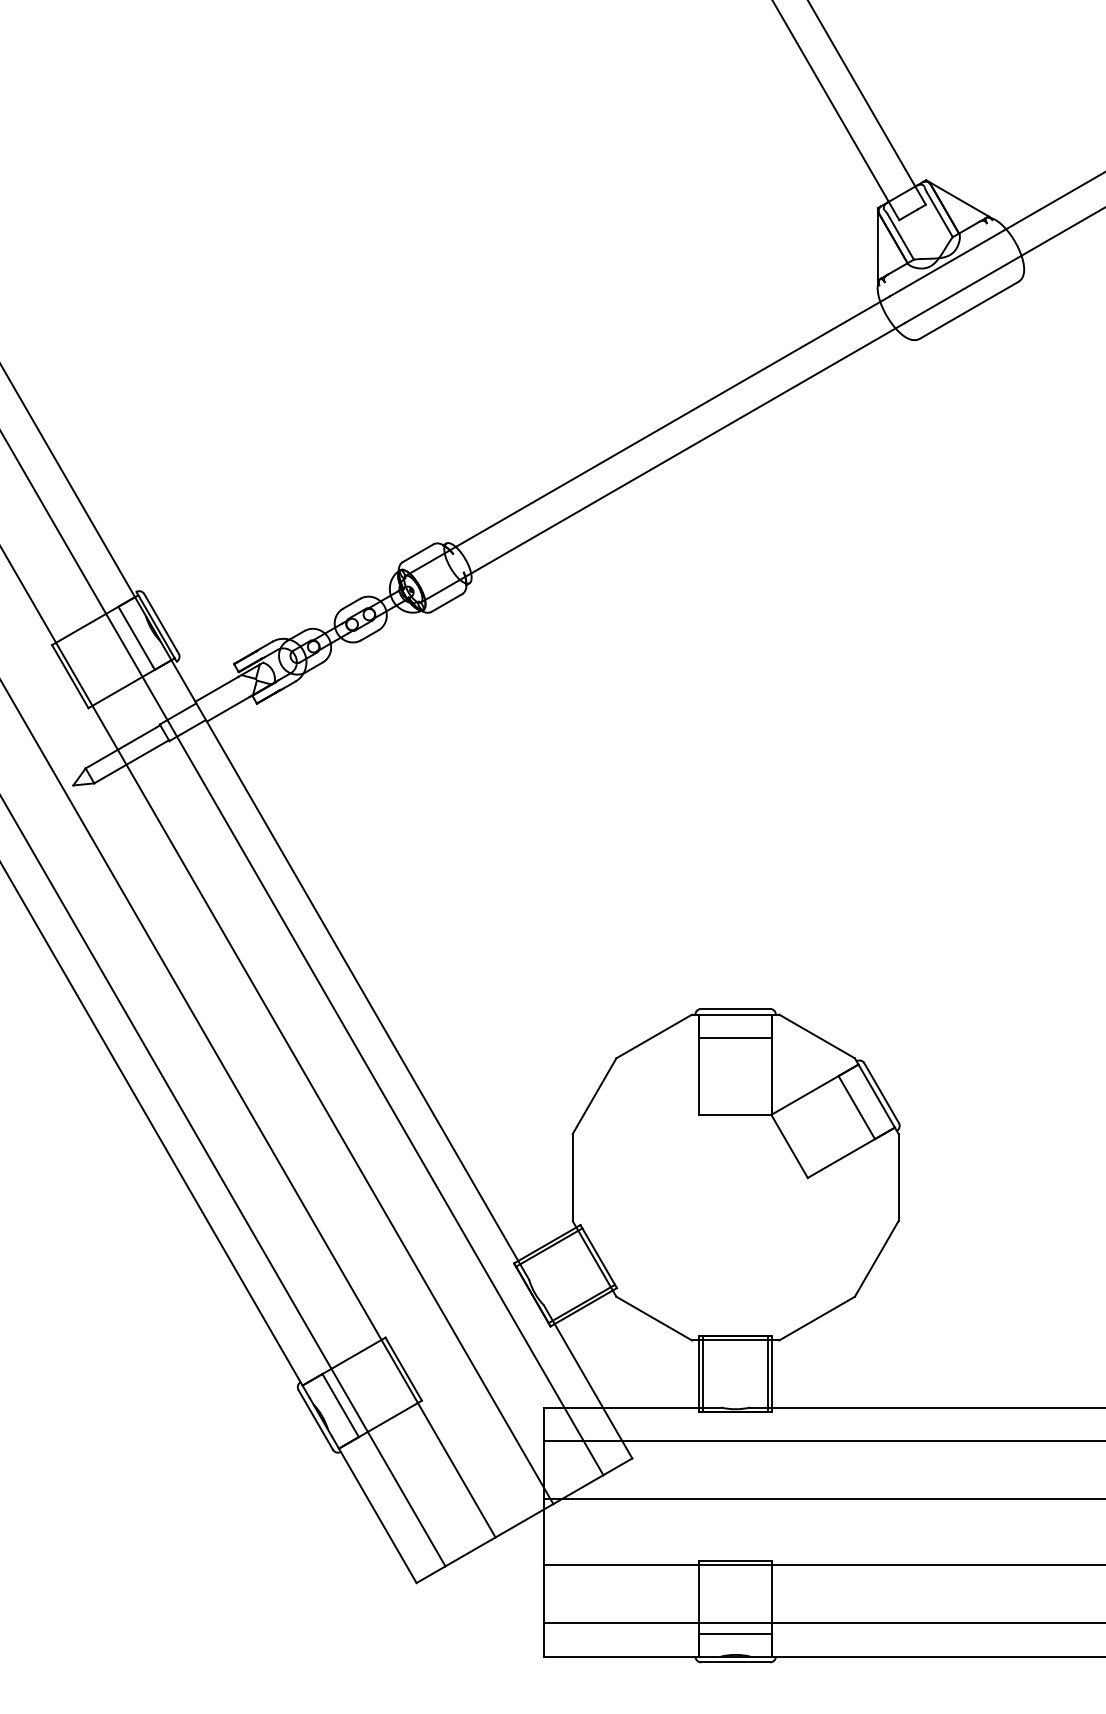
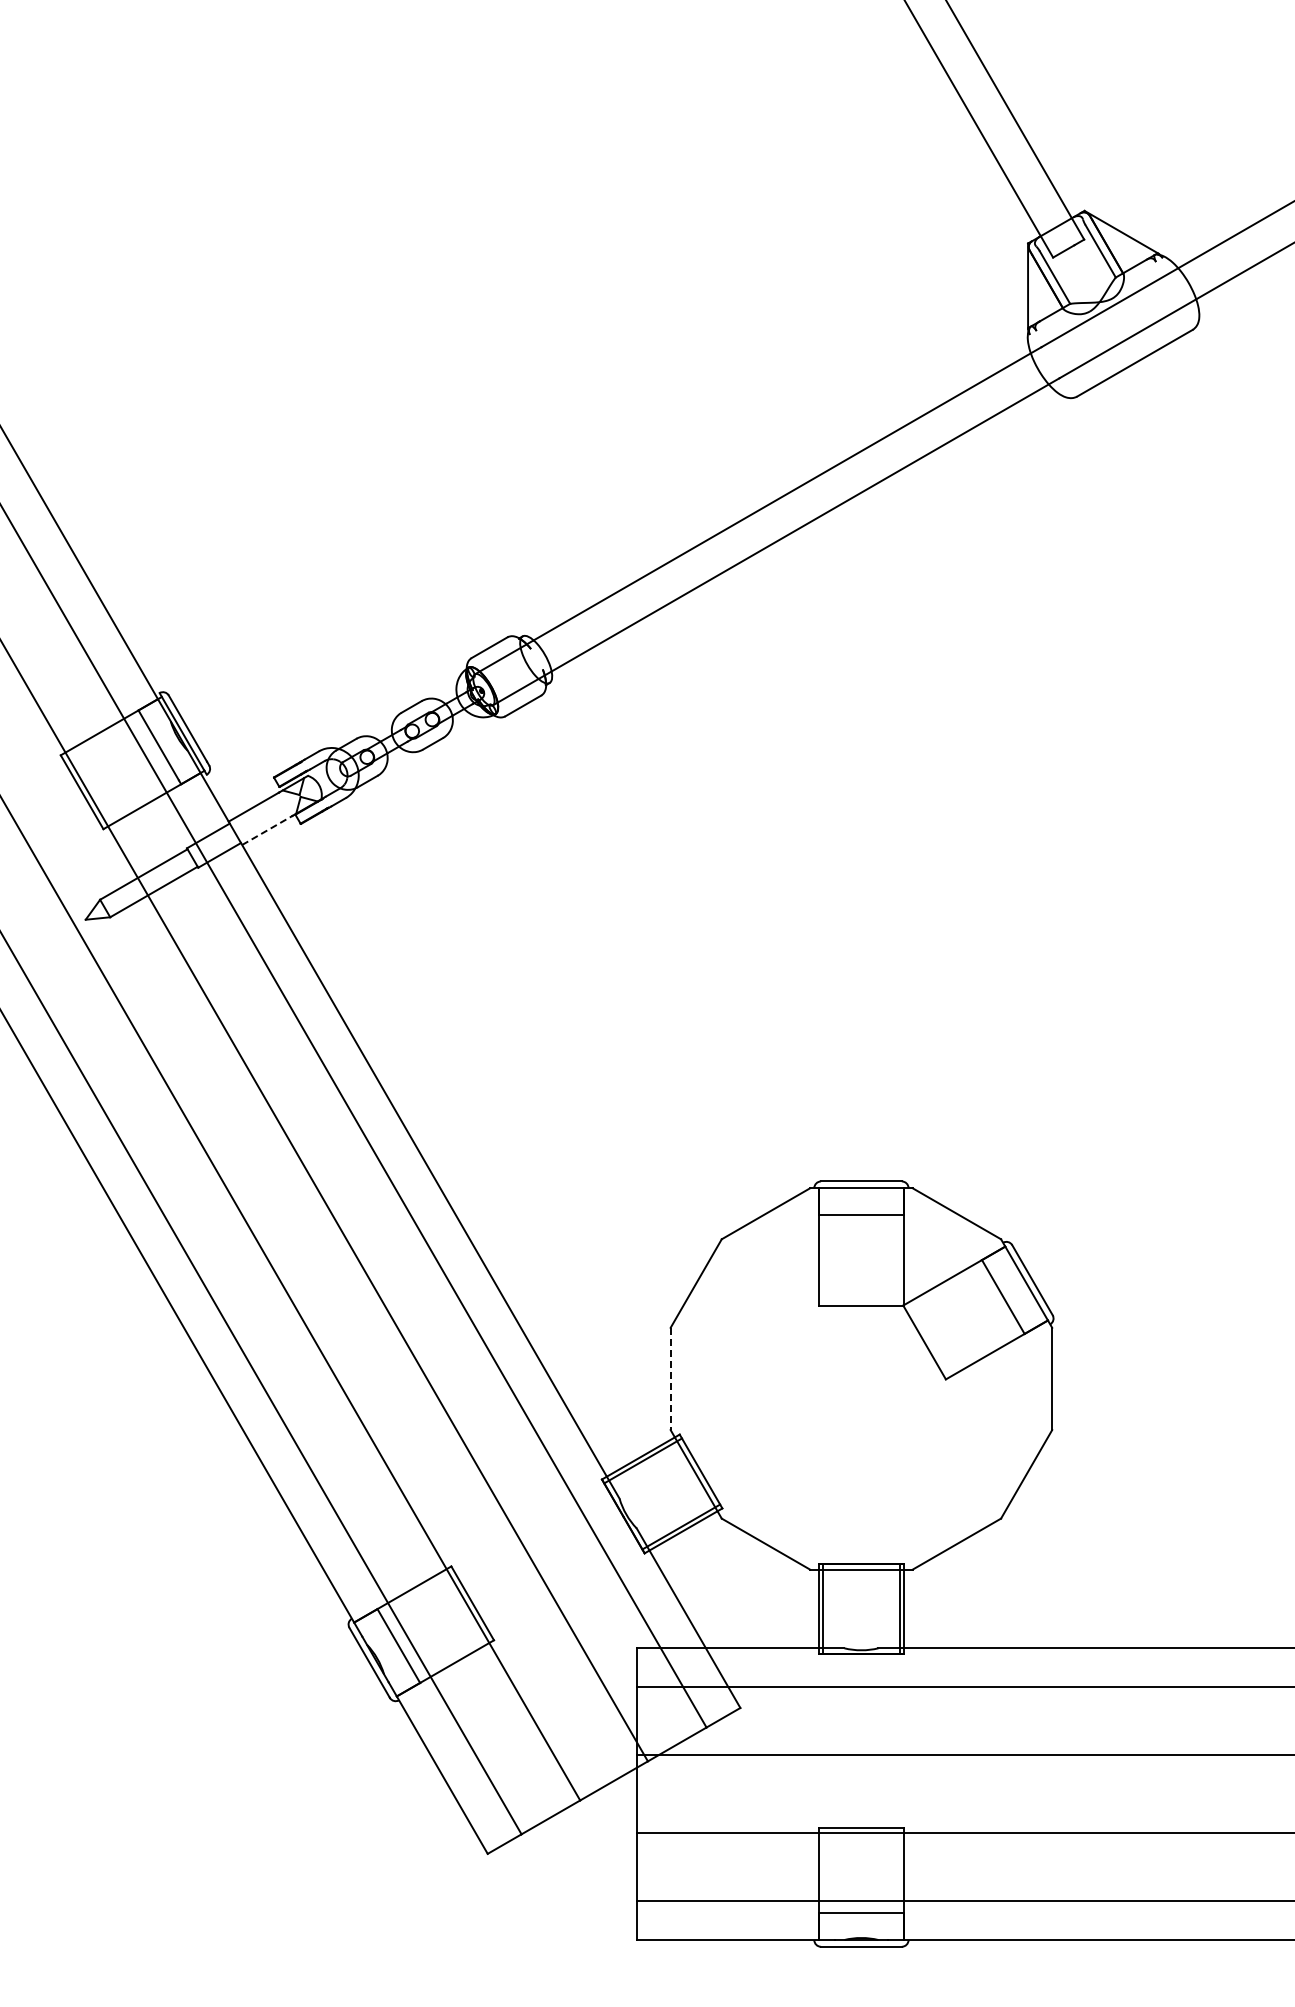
line: (228, 709) -> (267, 830), solid -> dashed
line: (572, 1178) -> (670, 1379), solid -> dashed

